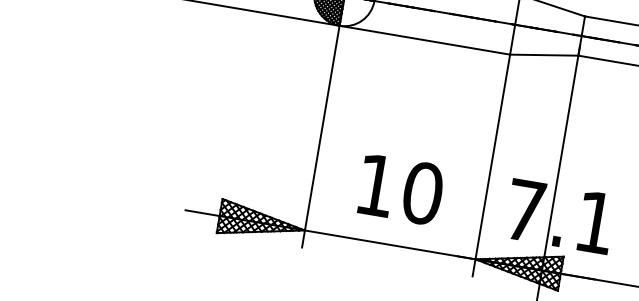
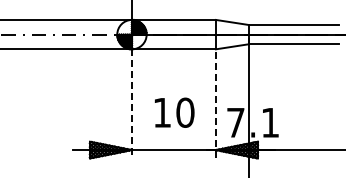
line: (319, 135) -> (131, 103), solid -> dashed
line: (490, 164) -> (215, 103), solid -> dashed
text: (400, 189) -> (174, 112), moved

